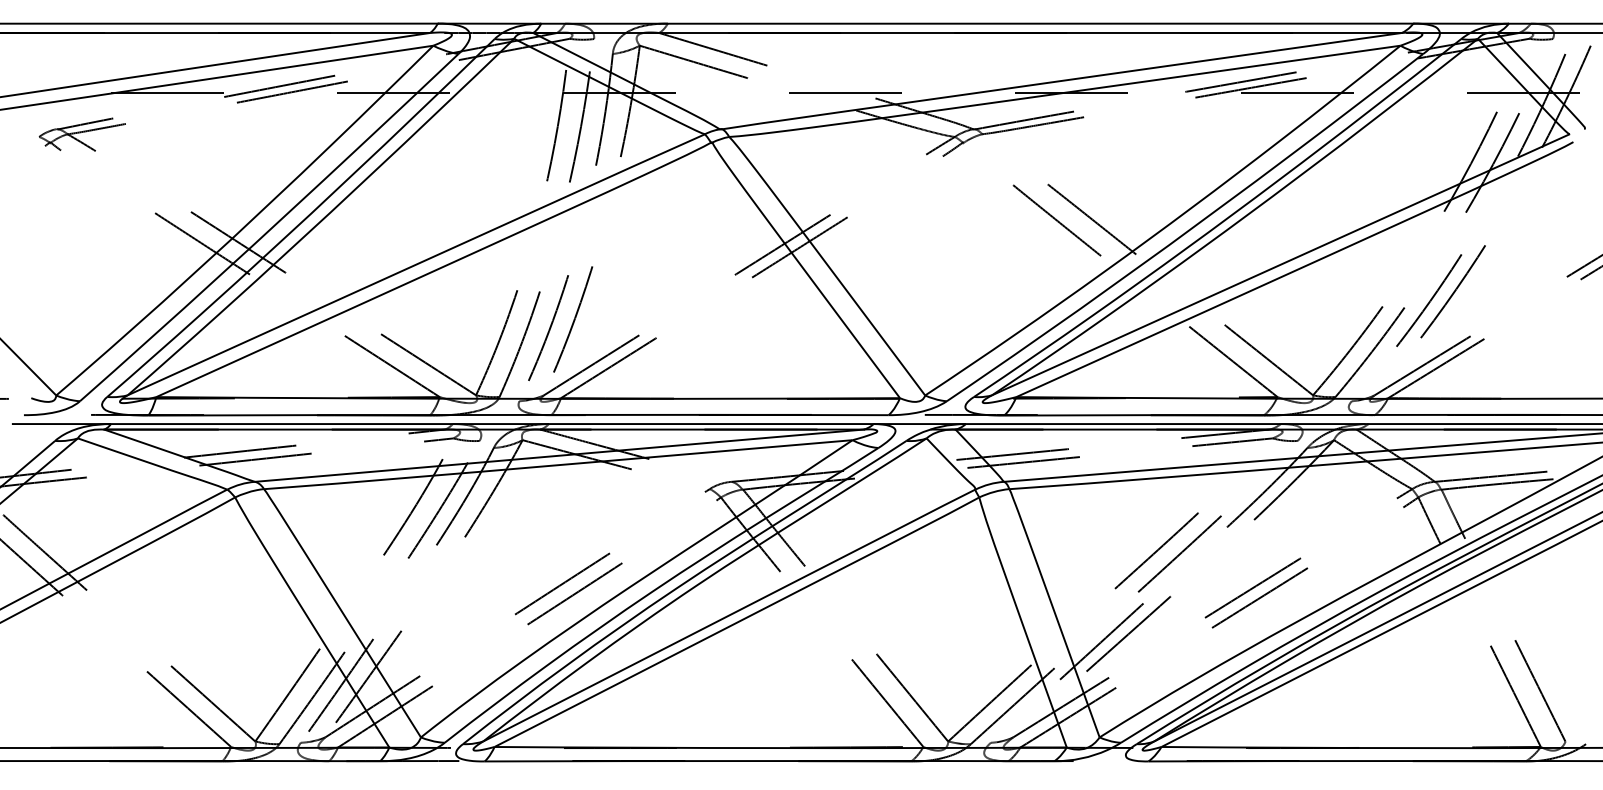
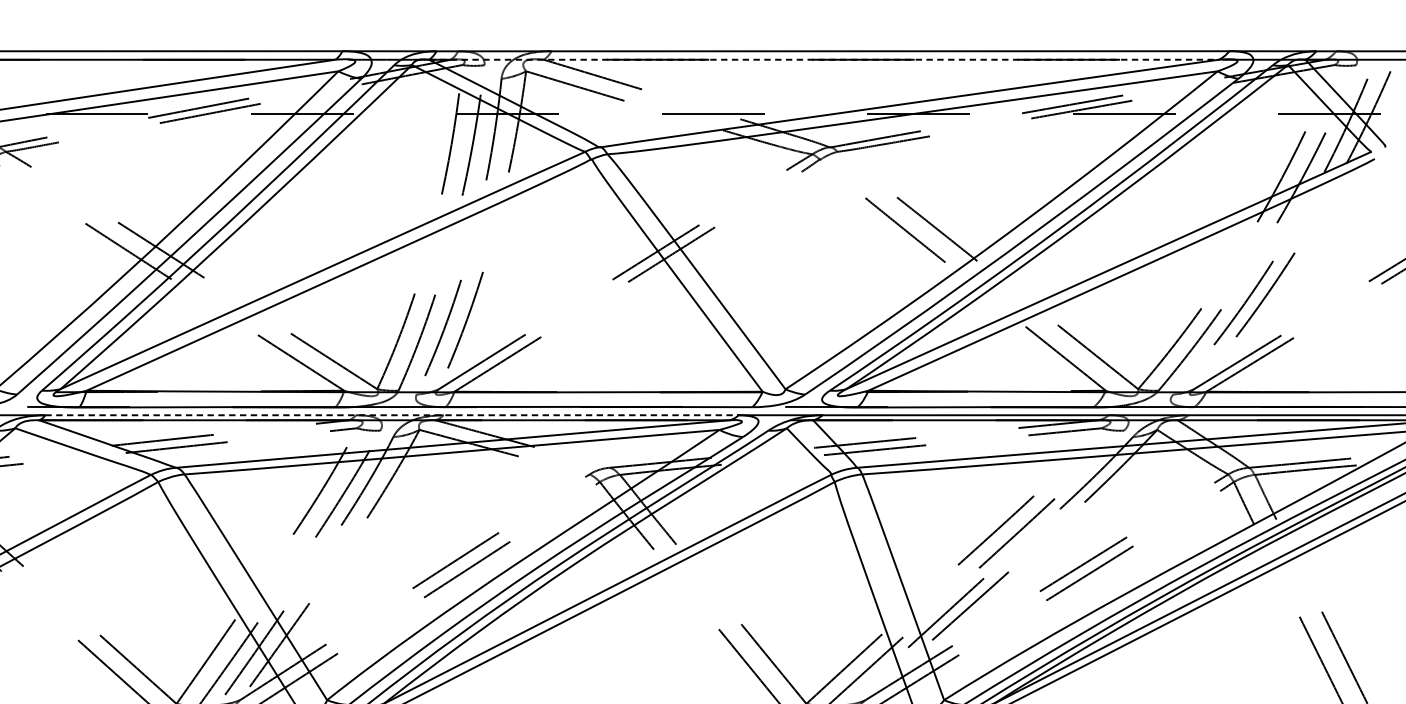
line: (968, 33) -> (824, 60), solid -> dashed
line: (492, 424) -> (392, 415), solid -> dashed

